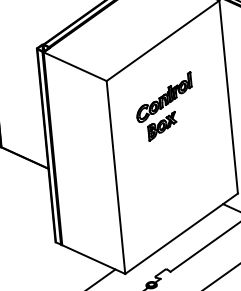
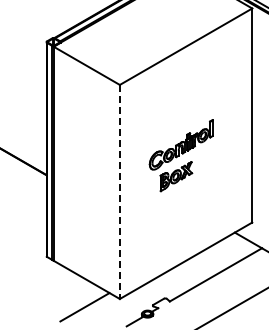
part: (164, 106) -> (180, 155), moved
line: (115, 178) -> (119, 192), solid -> dashed

